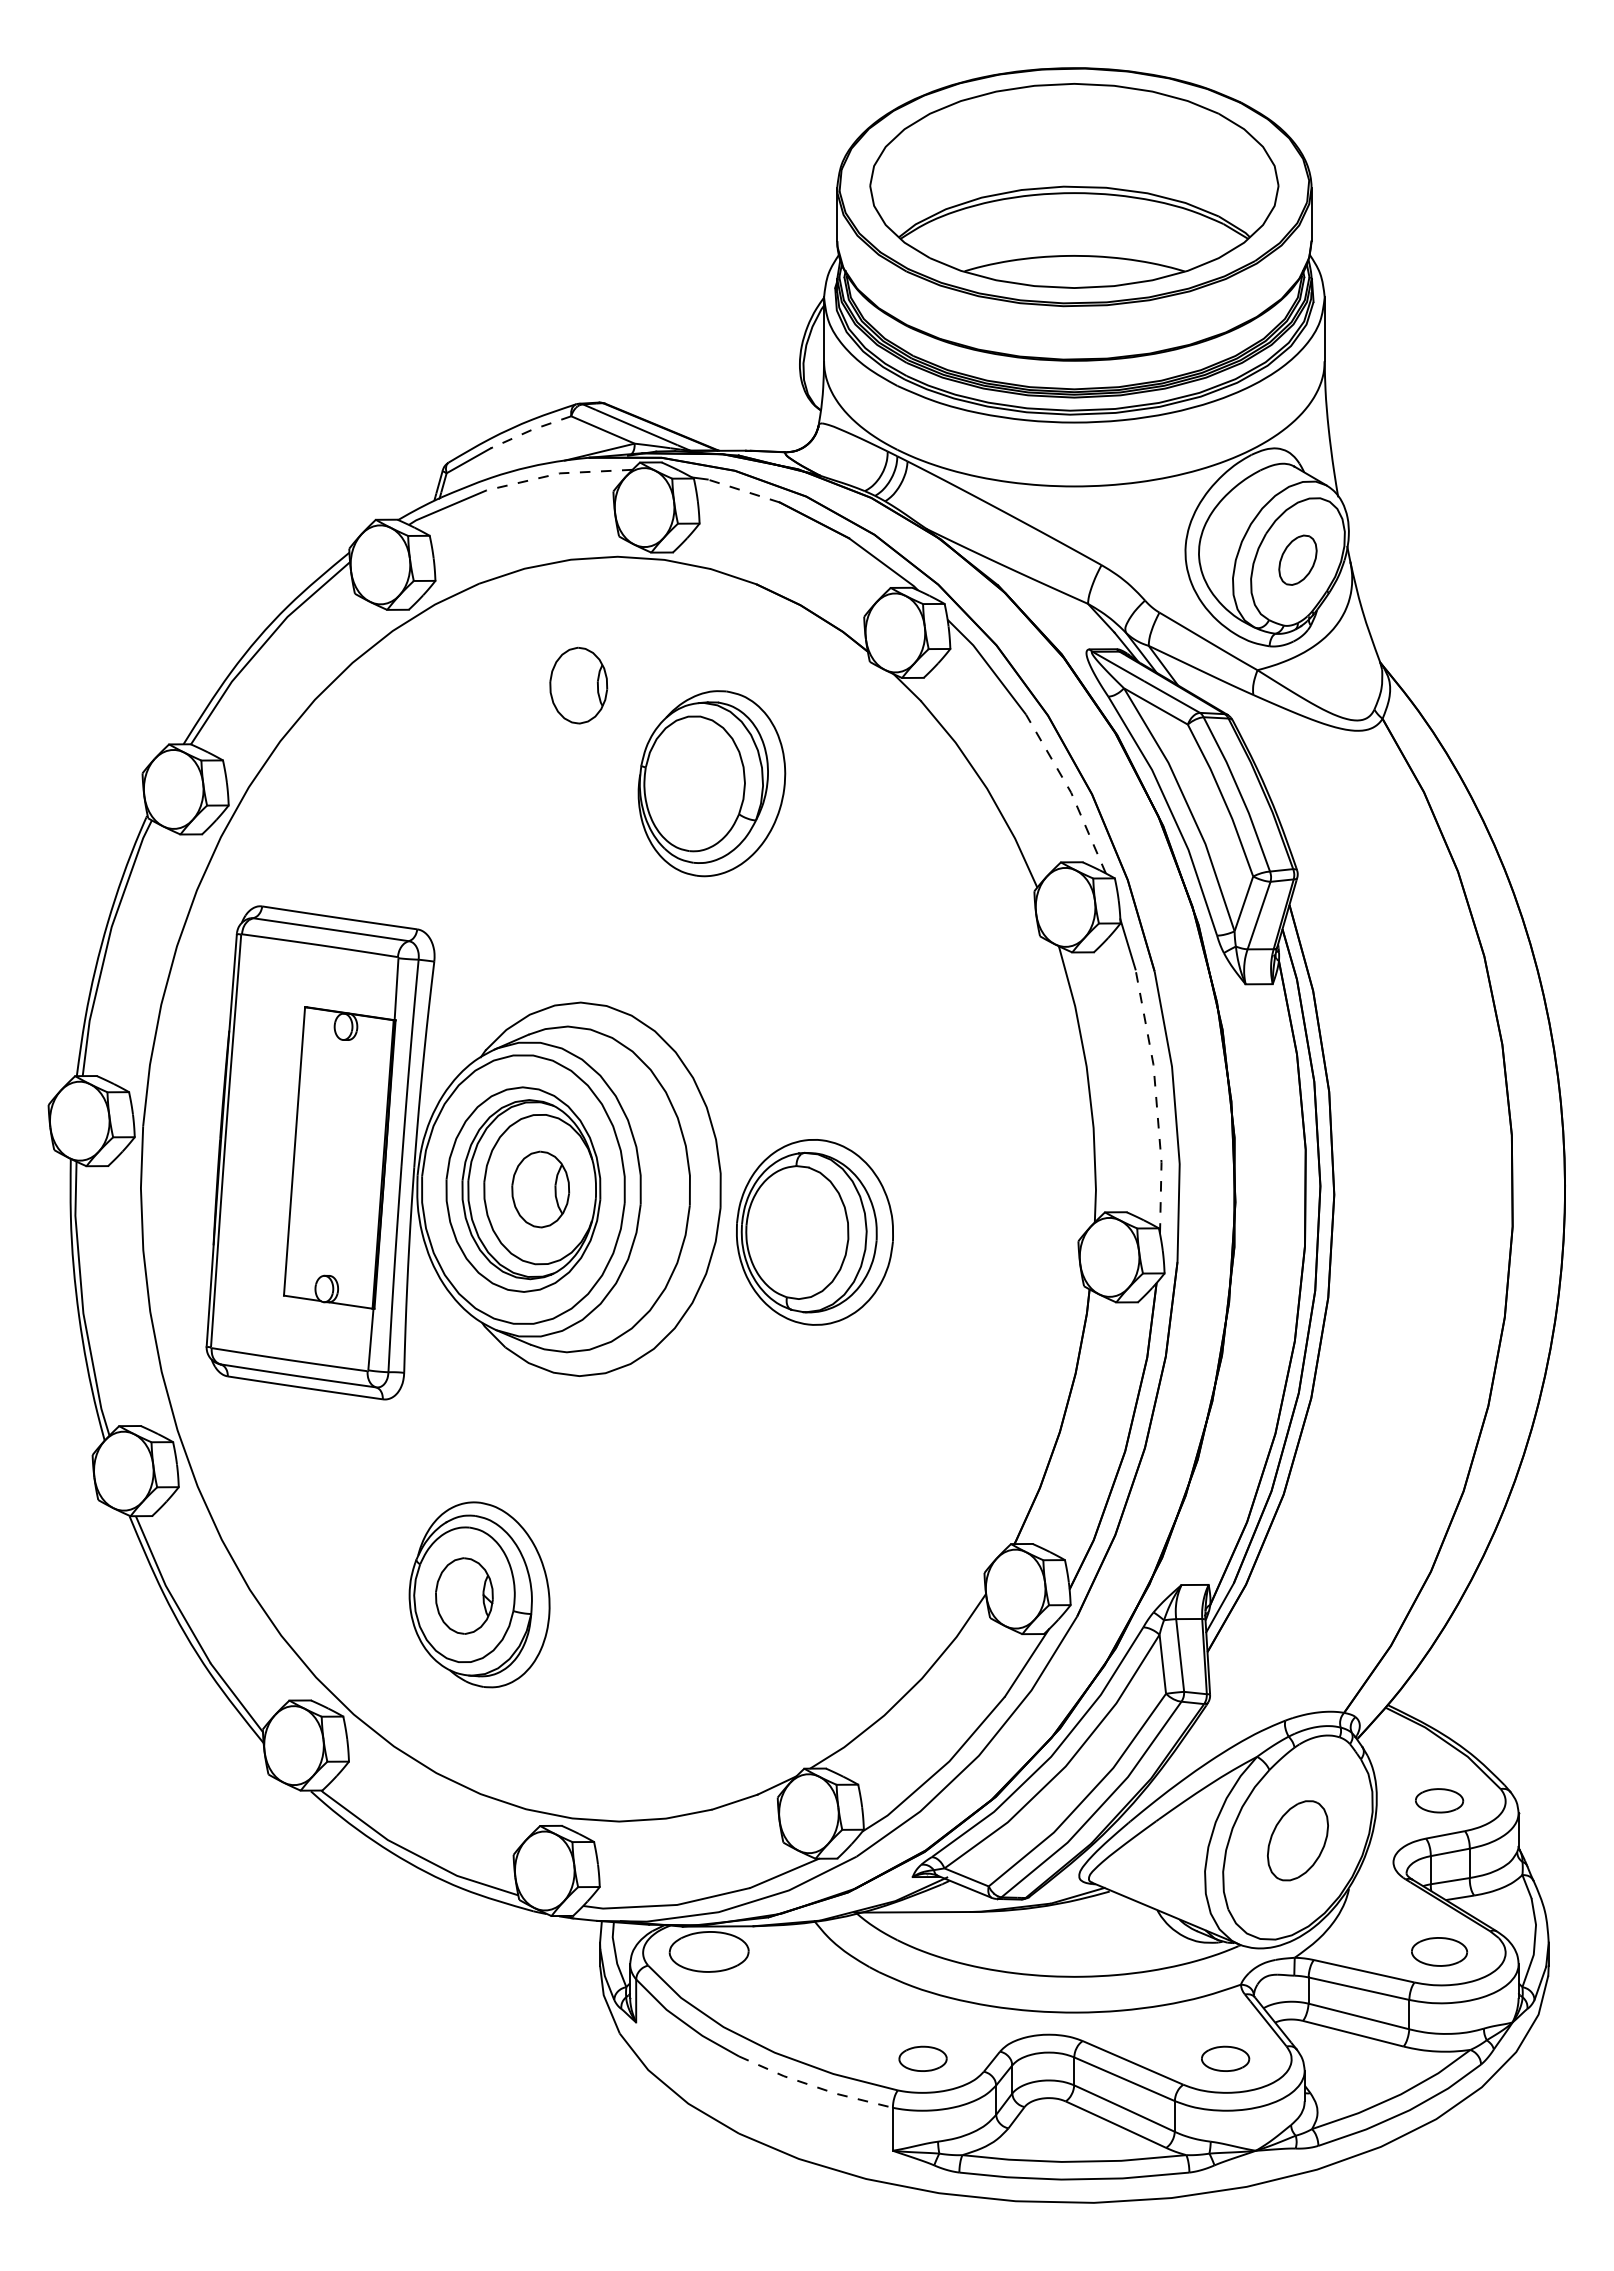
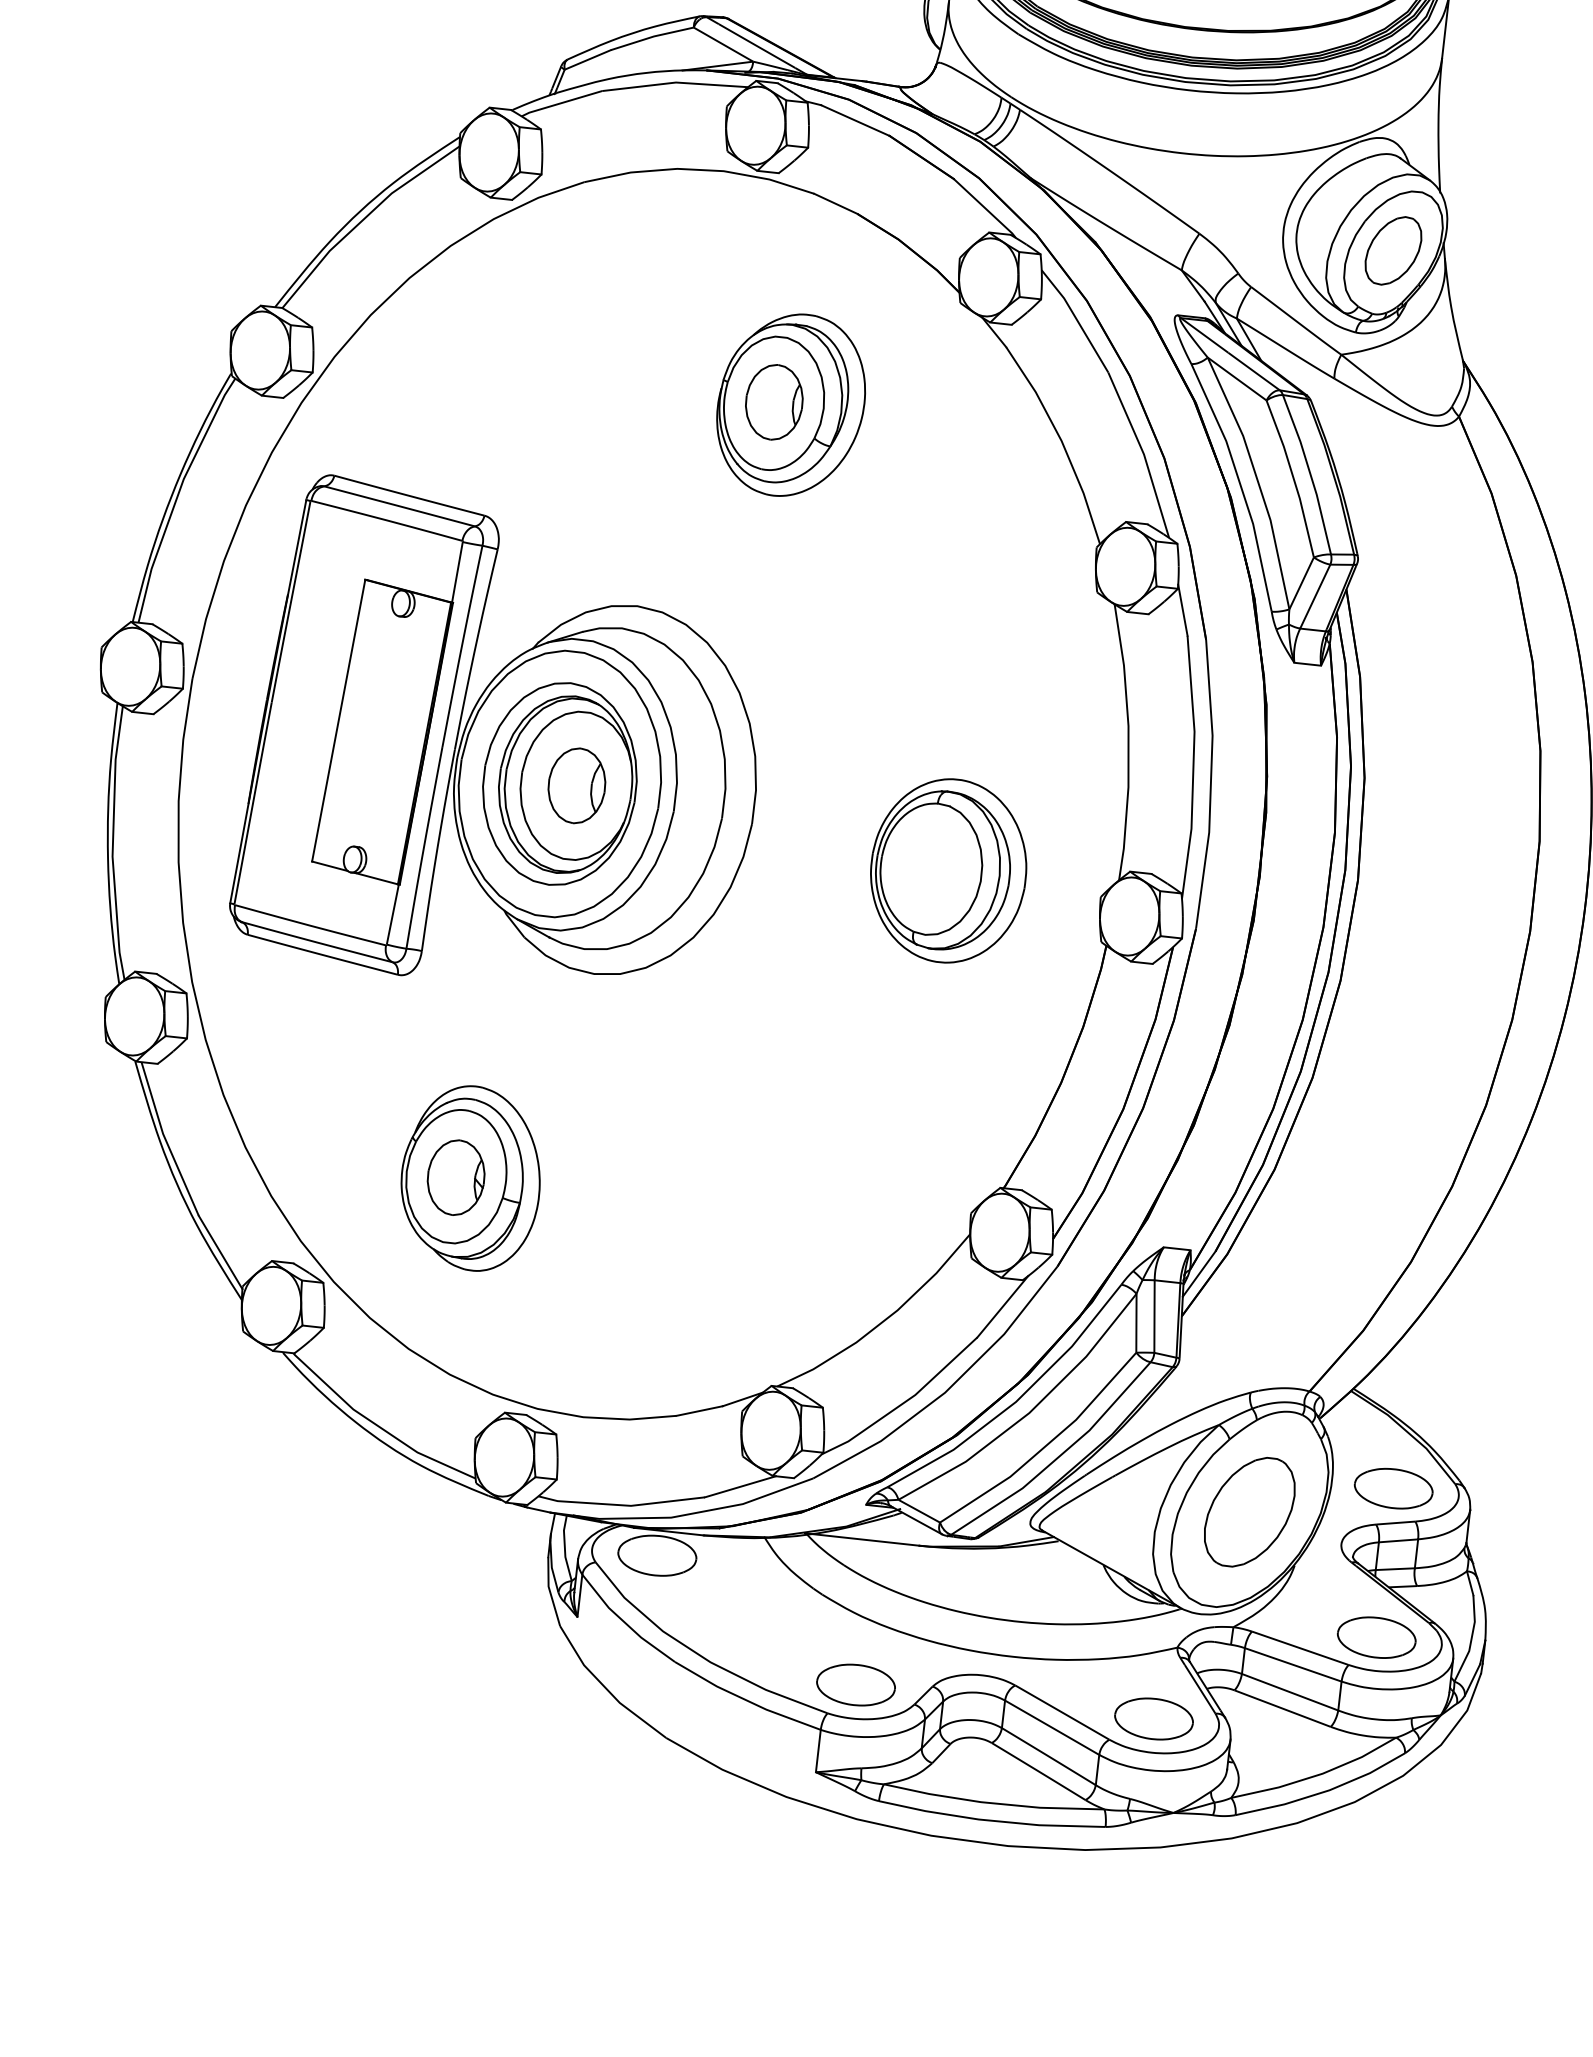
line: (530, 430) -> (652, 37), dashed -> solid
line: (558, 473) -> (674, 82), dashed -> solid
line: (743, 491) -> (855, 121), dashed -> solid
part: (1297, 560) -> (1392, 251), size x1.43
part: (578, 685) -> (774, 402), moved
line: (1070, 791) -> (1143, 453), dashed -> solid
line: (1156, 1100) -> (1193, 767), dashed -> solid
part: (814, 1232) -> (948, 871), moved
part: (1439, 1800) -> (1393, 1488), size x1.67
part: (1297, 1840) -> (1249, 1511), size x1.43
part: (1439, 1951) -> (1376, 1637), size x1.43
part: (922, 2058) -> (855, 1684), size x1.67
part: (1225, 2058) -> (1153, 1718), size x1.67
line: (814, 2086) -> (745, 1700), dashed -> solid

